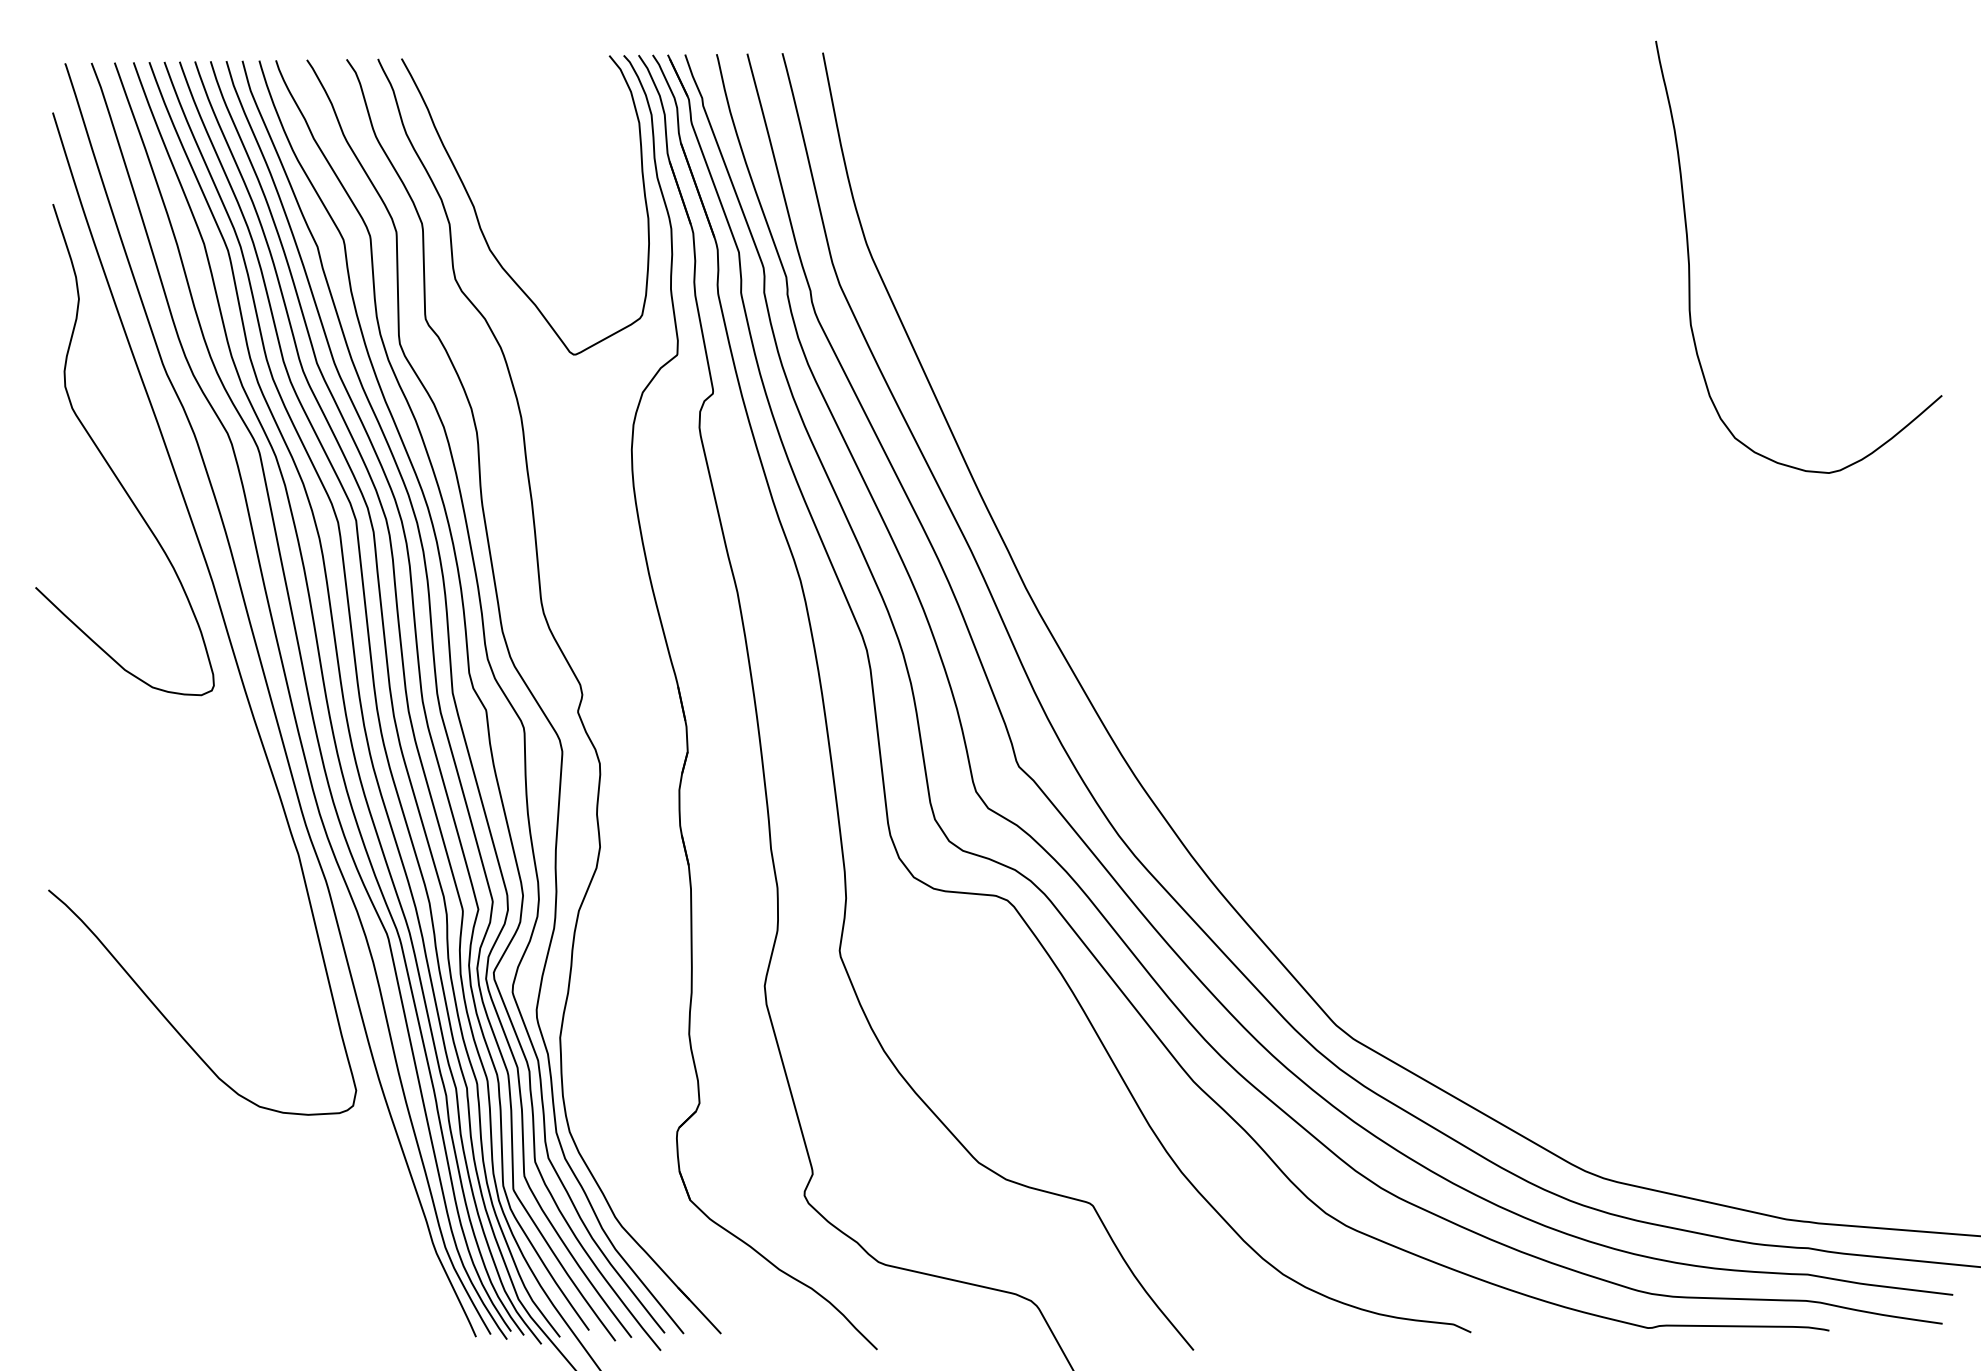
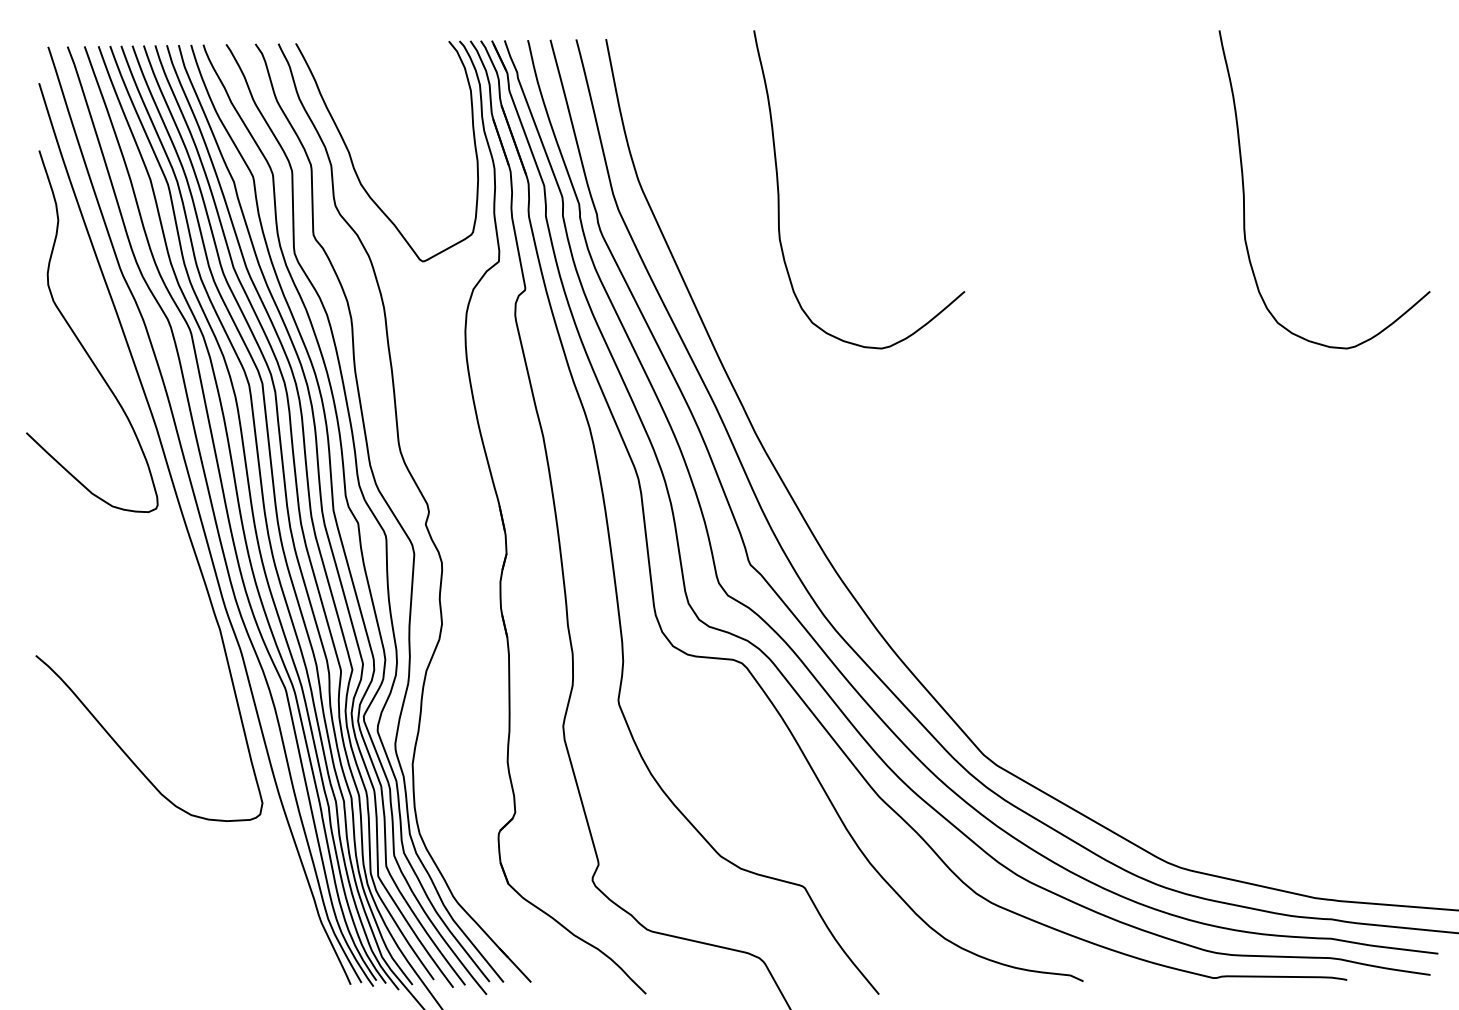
curve: (1058, 270) -> (779, 199), added

